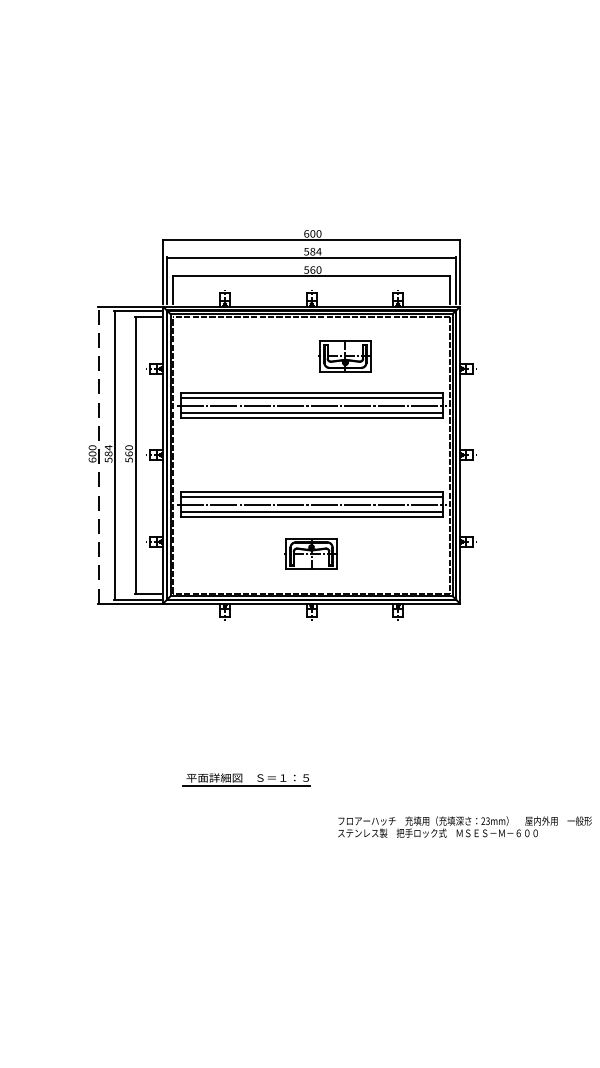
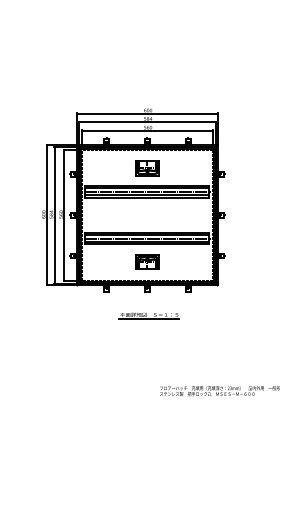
part: (345, 356) -> (147, 168), moved
line: (98, 453) -> (46, 214), dashed -> solid
part: (246, 779) -> (148, 315), moved

